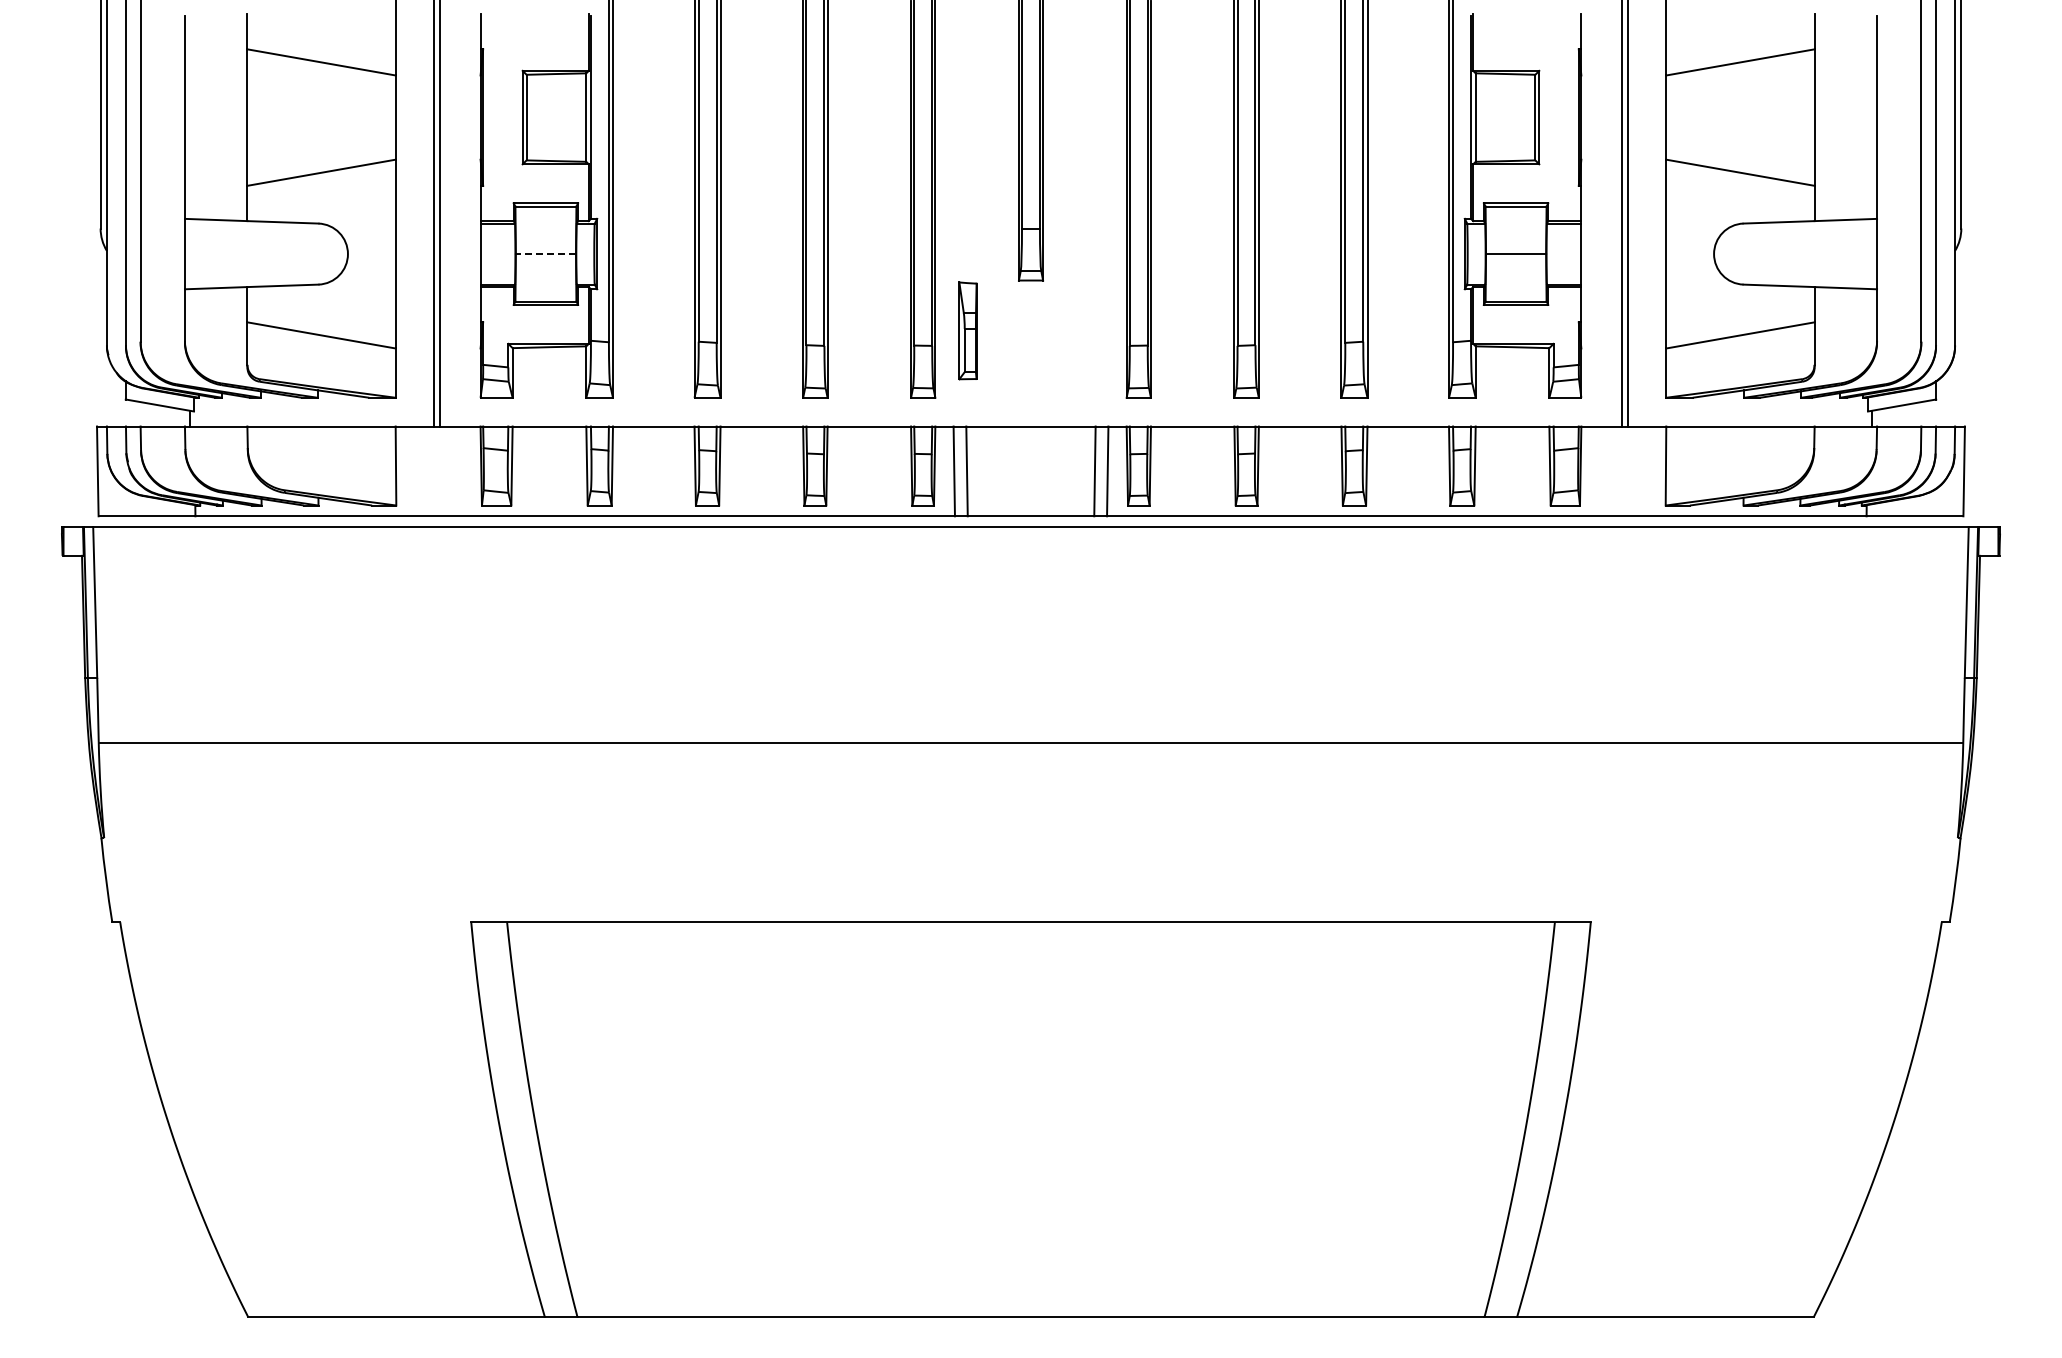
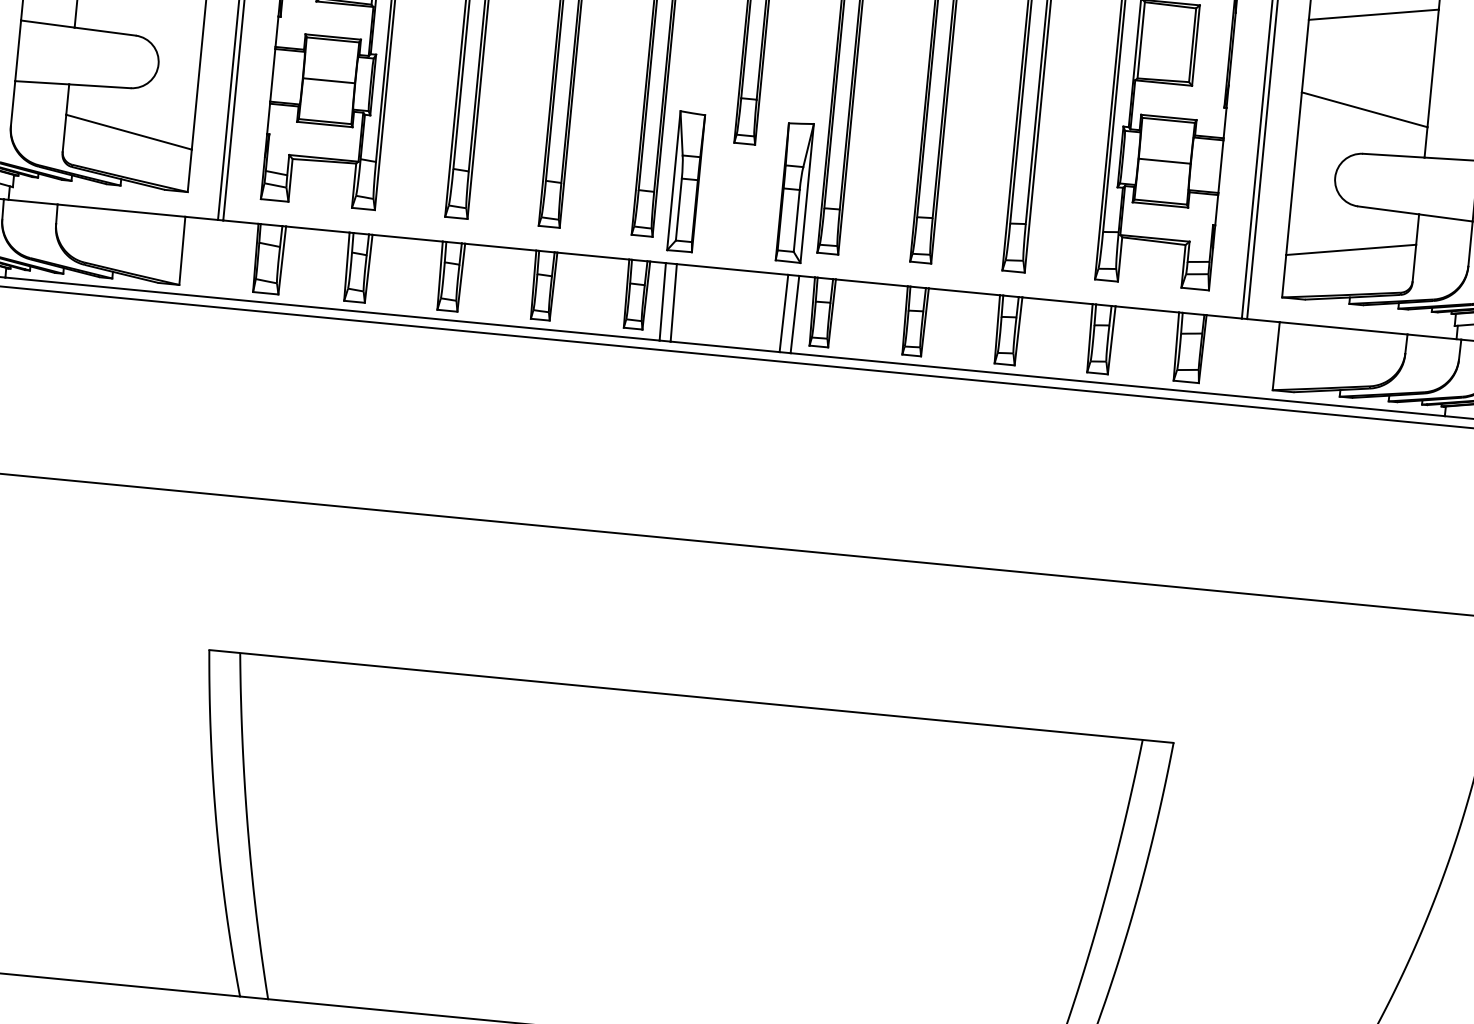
line: (545, 254) -> (328, 81), dashed -> solid
part: (967, 330) -> (685, 181), size x1.67
part: (1093, 330) -> (794, 192), added

